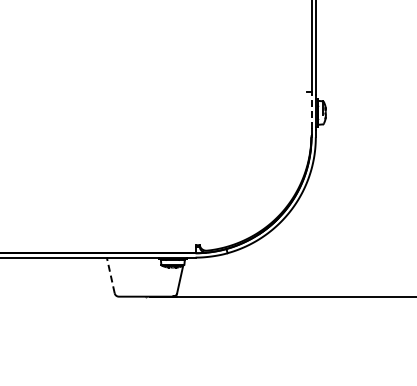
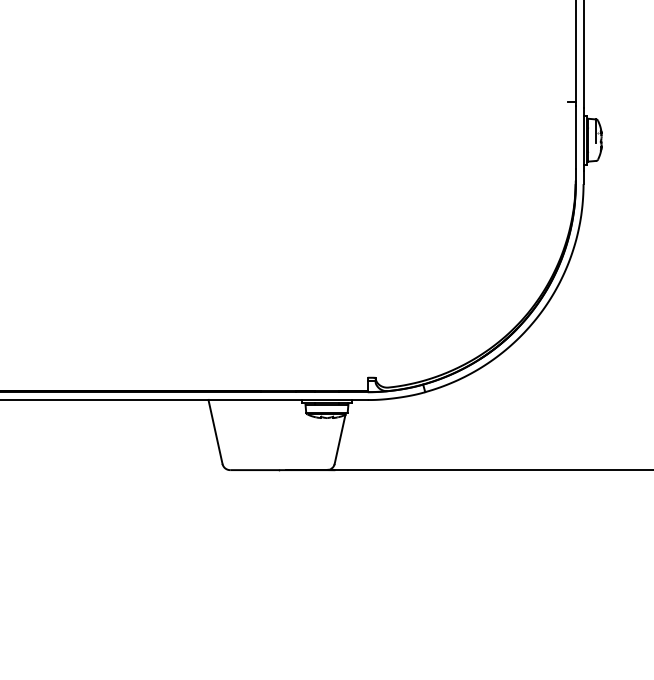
line: (311, 111) -> (575, 137), dashed -> solid
line: (110, 274) -> (215, 430), dashed -> solid

